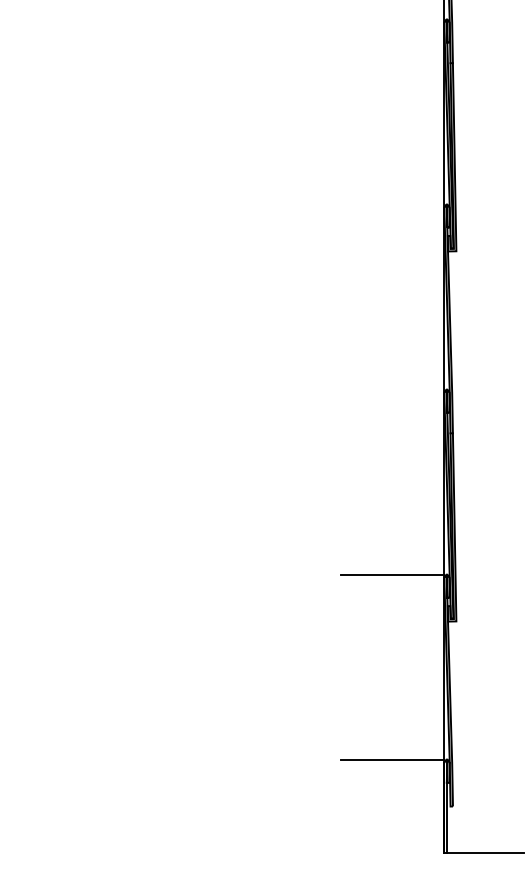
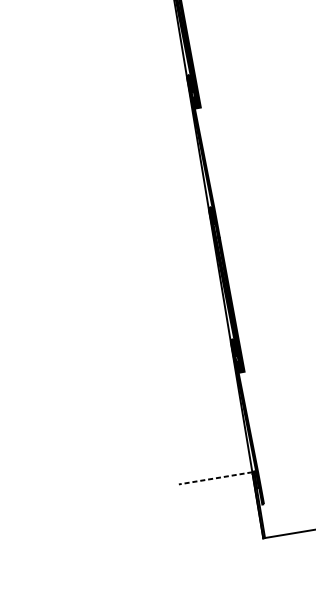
line: (392, 575) -> (193, 346), removed
line: (392, 760) -> (215, 478), solid -> dashed

